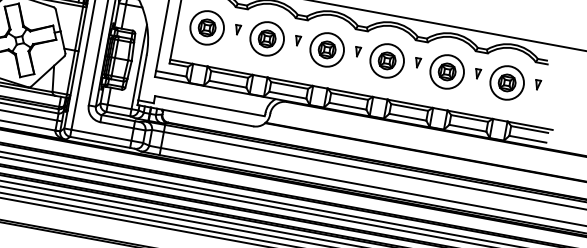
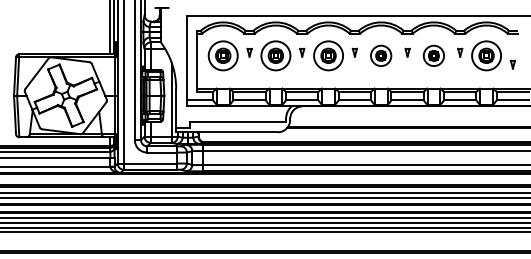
part: (386, 60) -> (380, 55), size x0.7
part: (446, 71) -> (433, 55), size x0.7
part: (537, 84) -> (512, 64), moved

